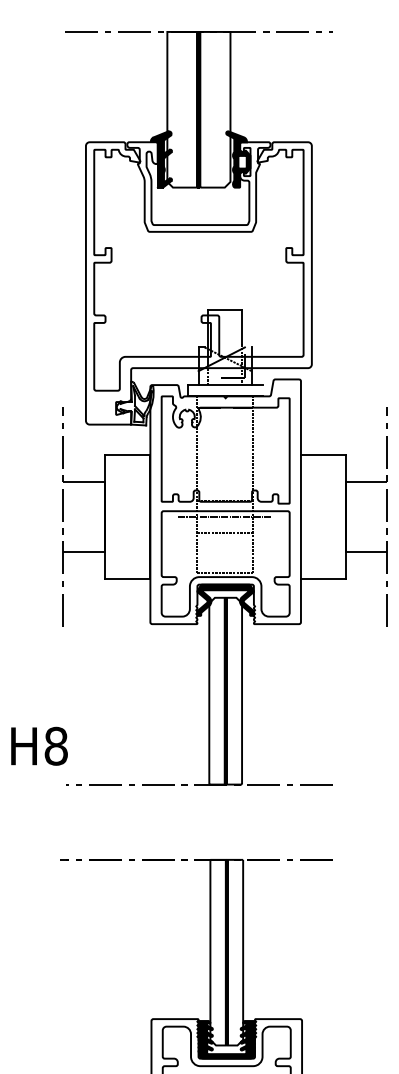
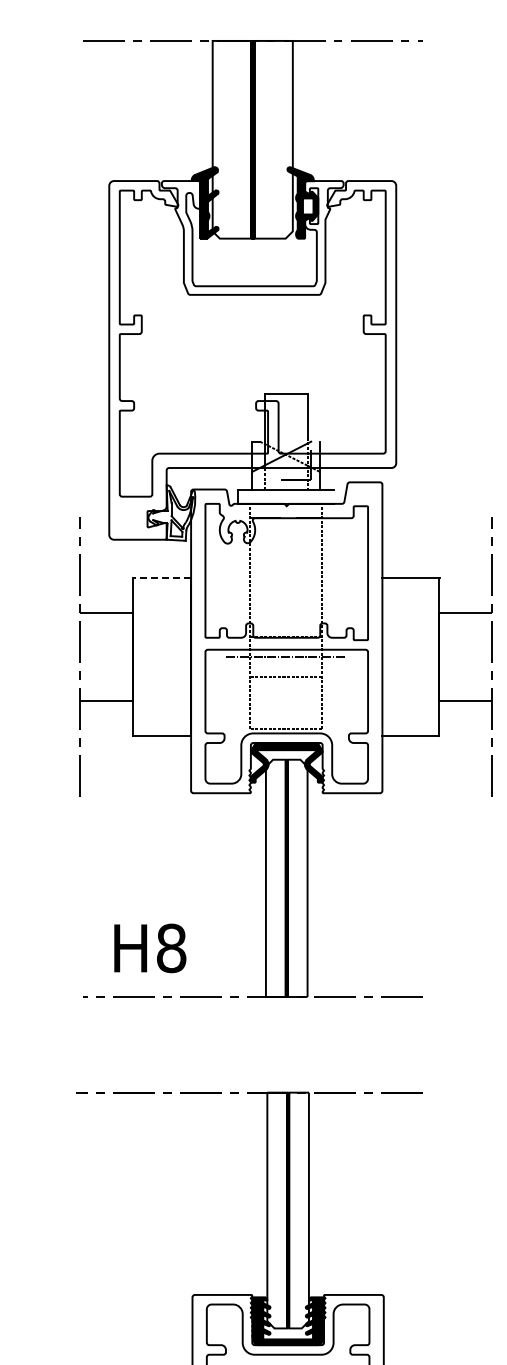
line: (127, 455) -> (161, 578), solid -> dashed
text: (39, 746) -> (150, 948), moved

